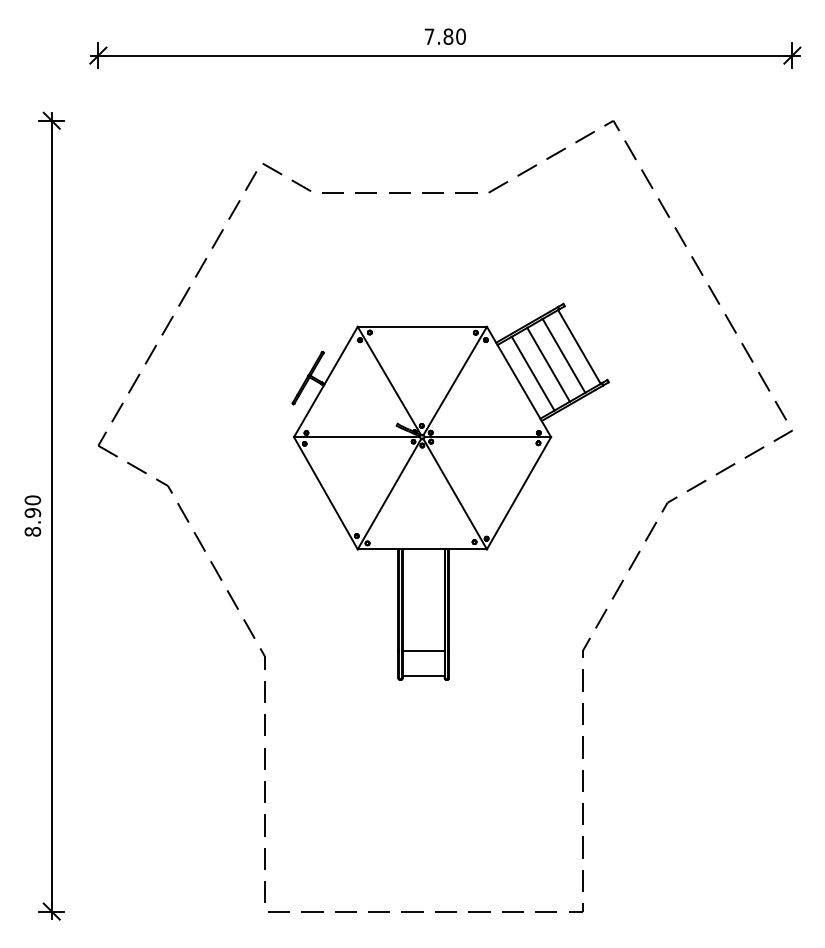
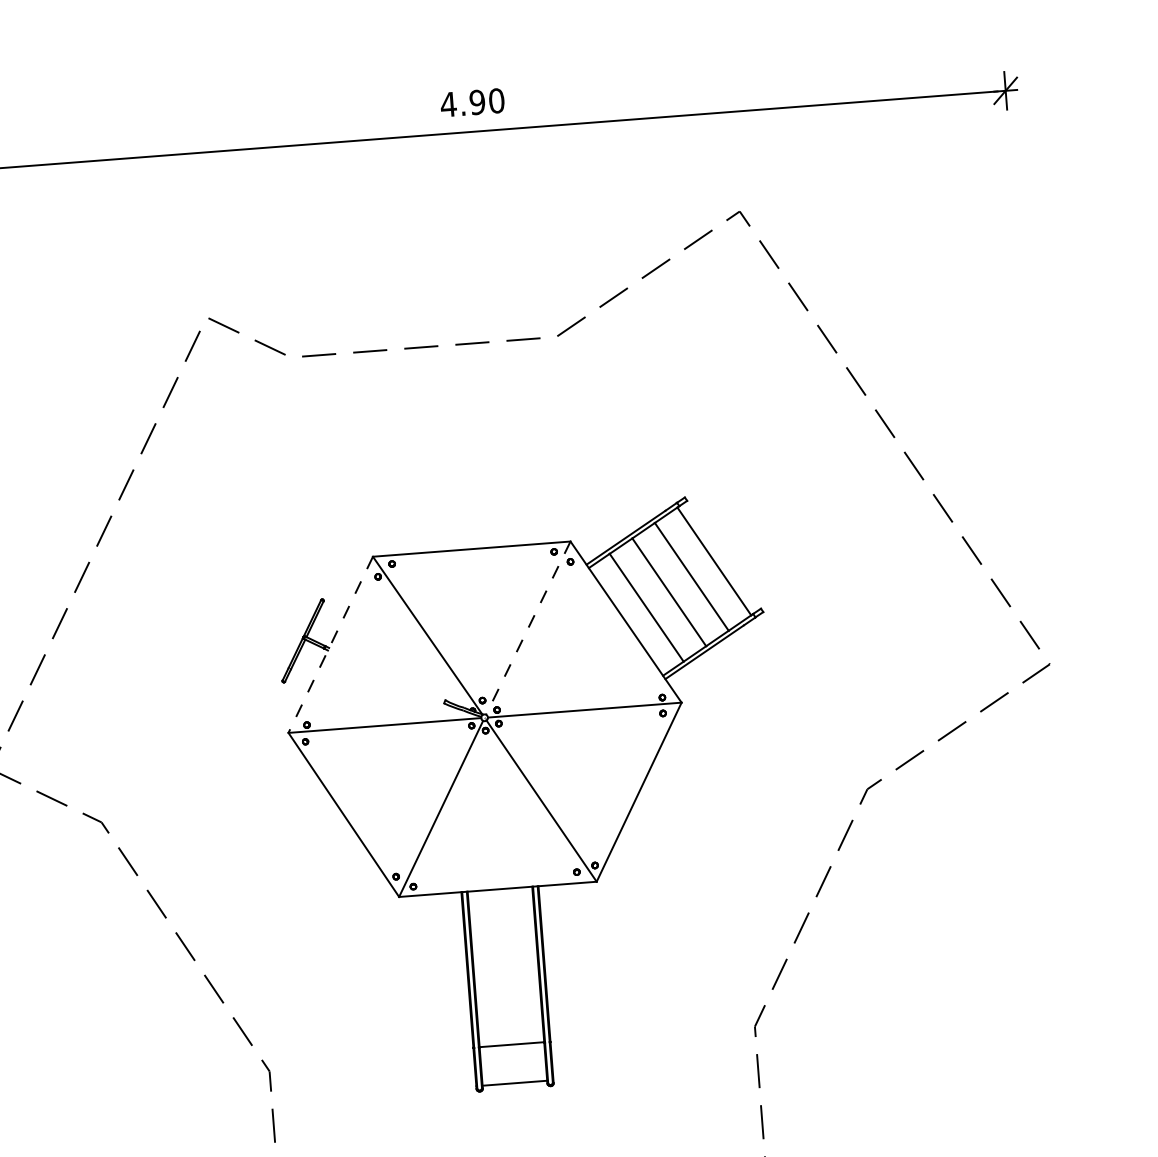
text: (438, 36) -> (462, 103), 7.80 -> 4.90
line: (455, 381) -> (528, 628), solid -> dashed
line: (325, 382) -> (330, 645), solid -> dashed

